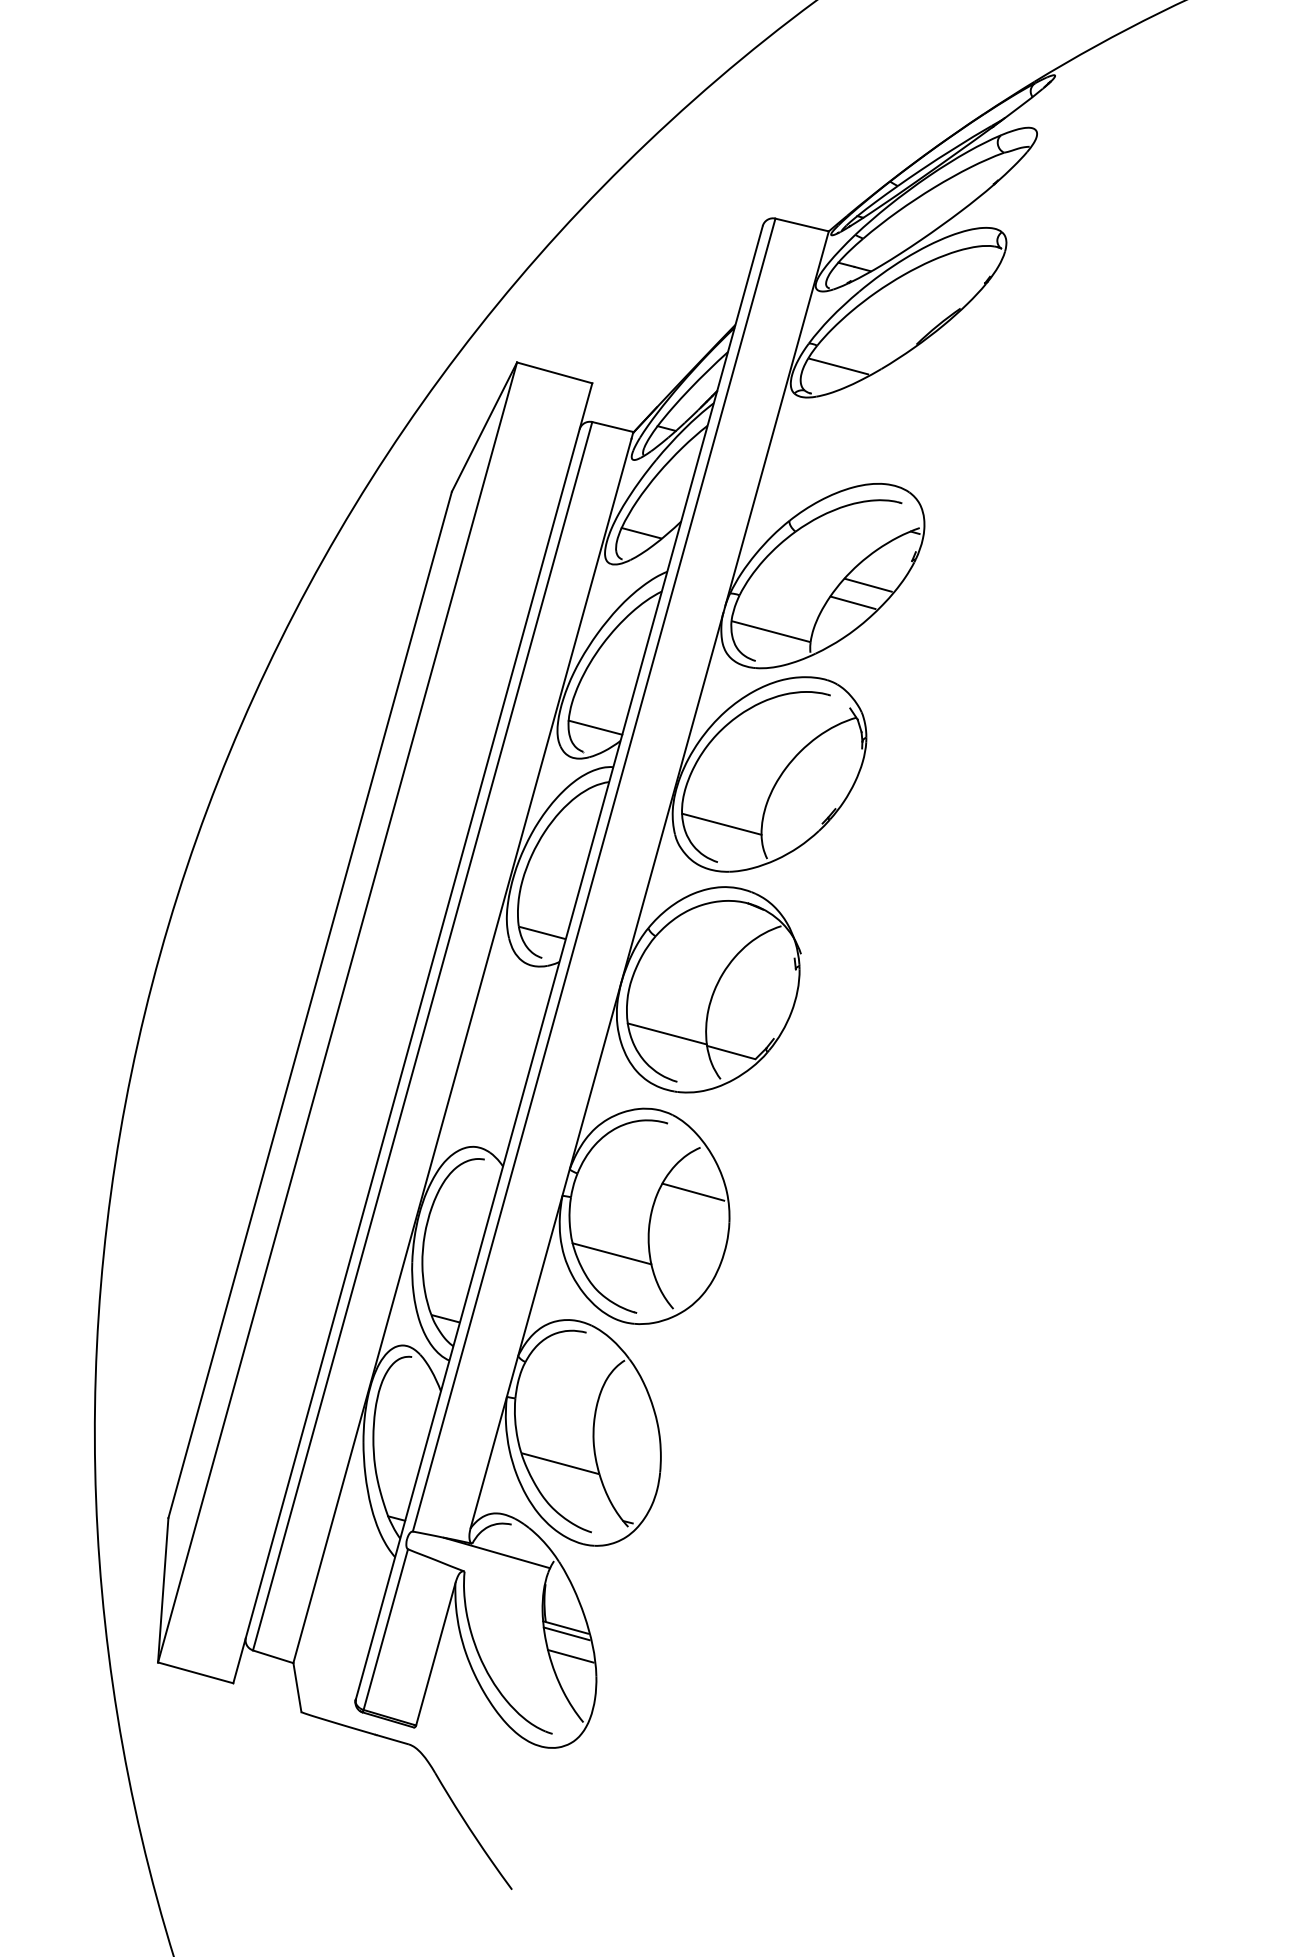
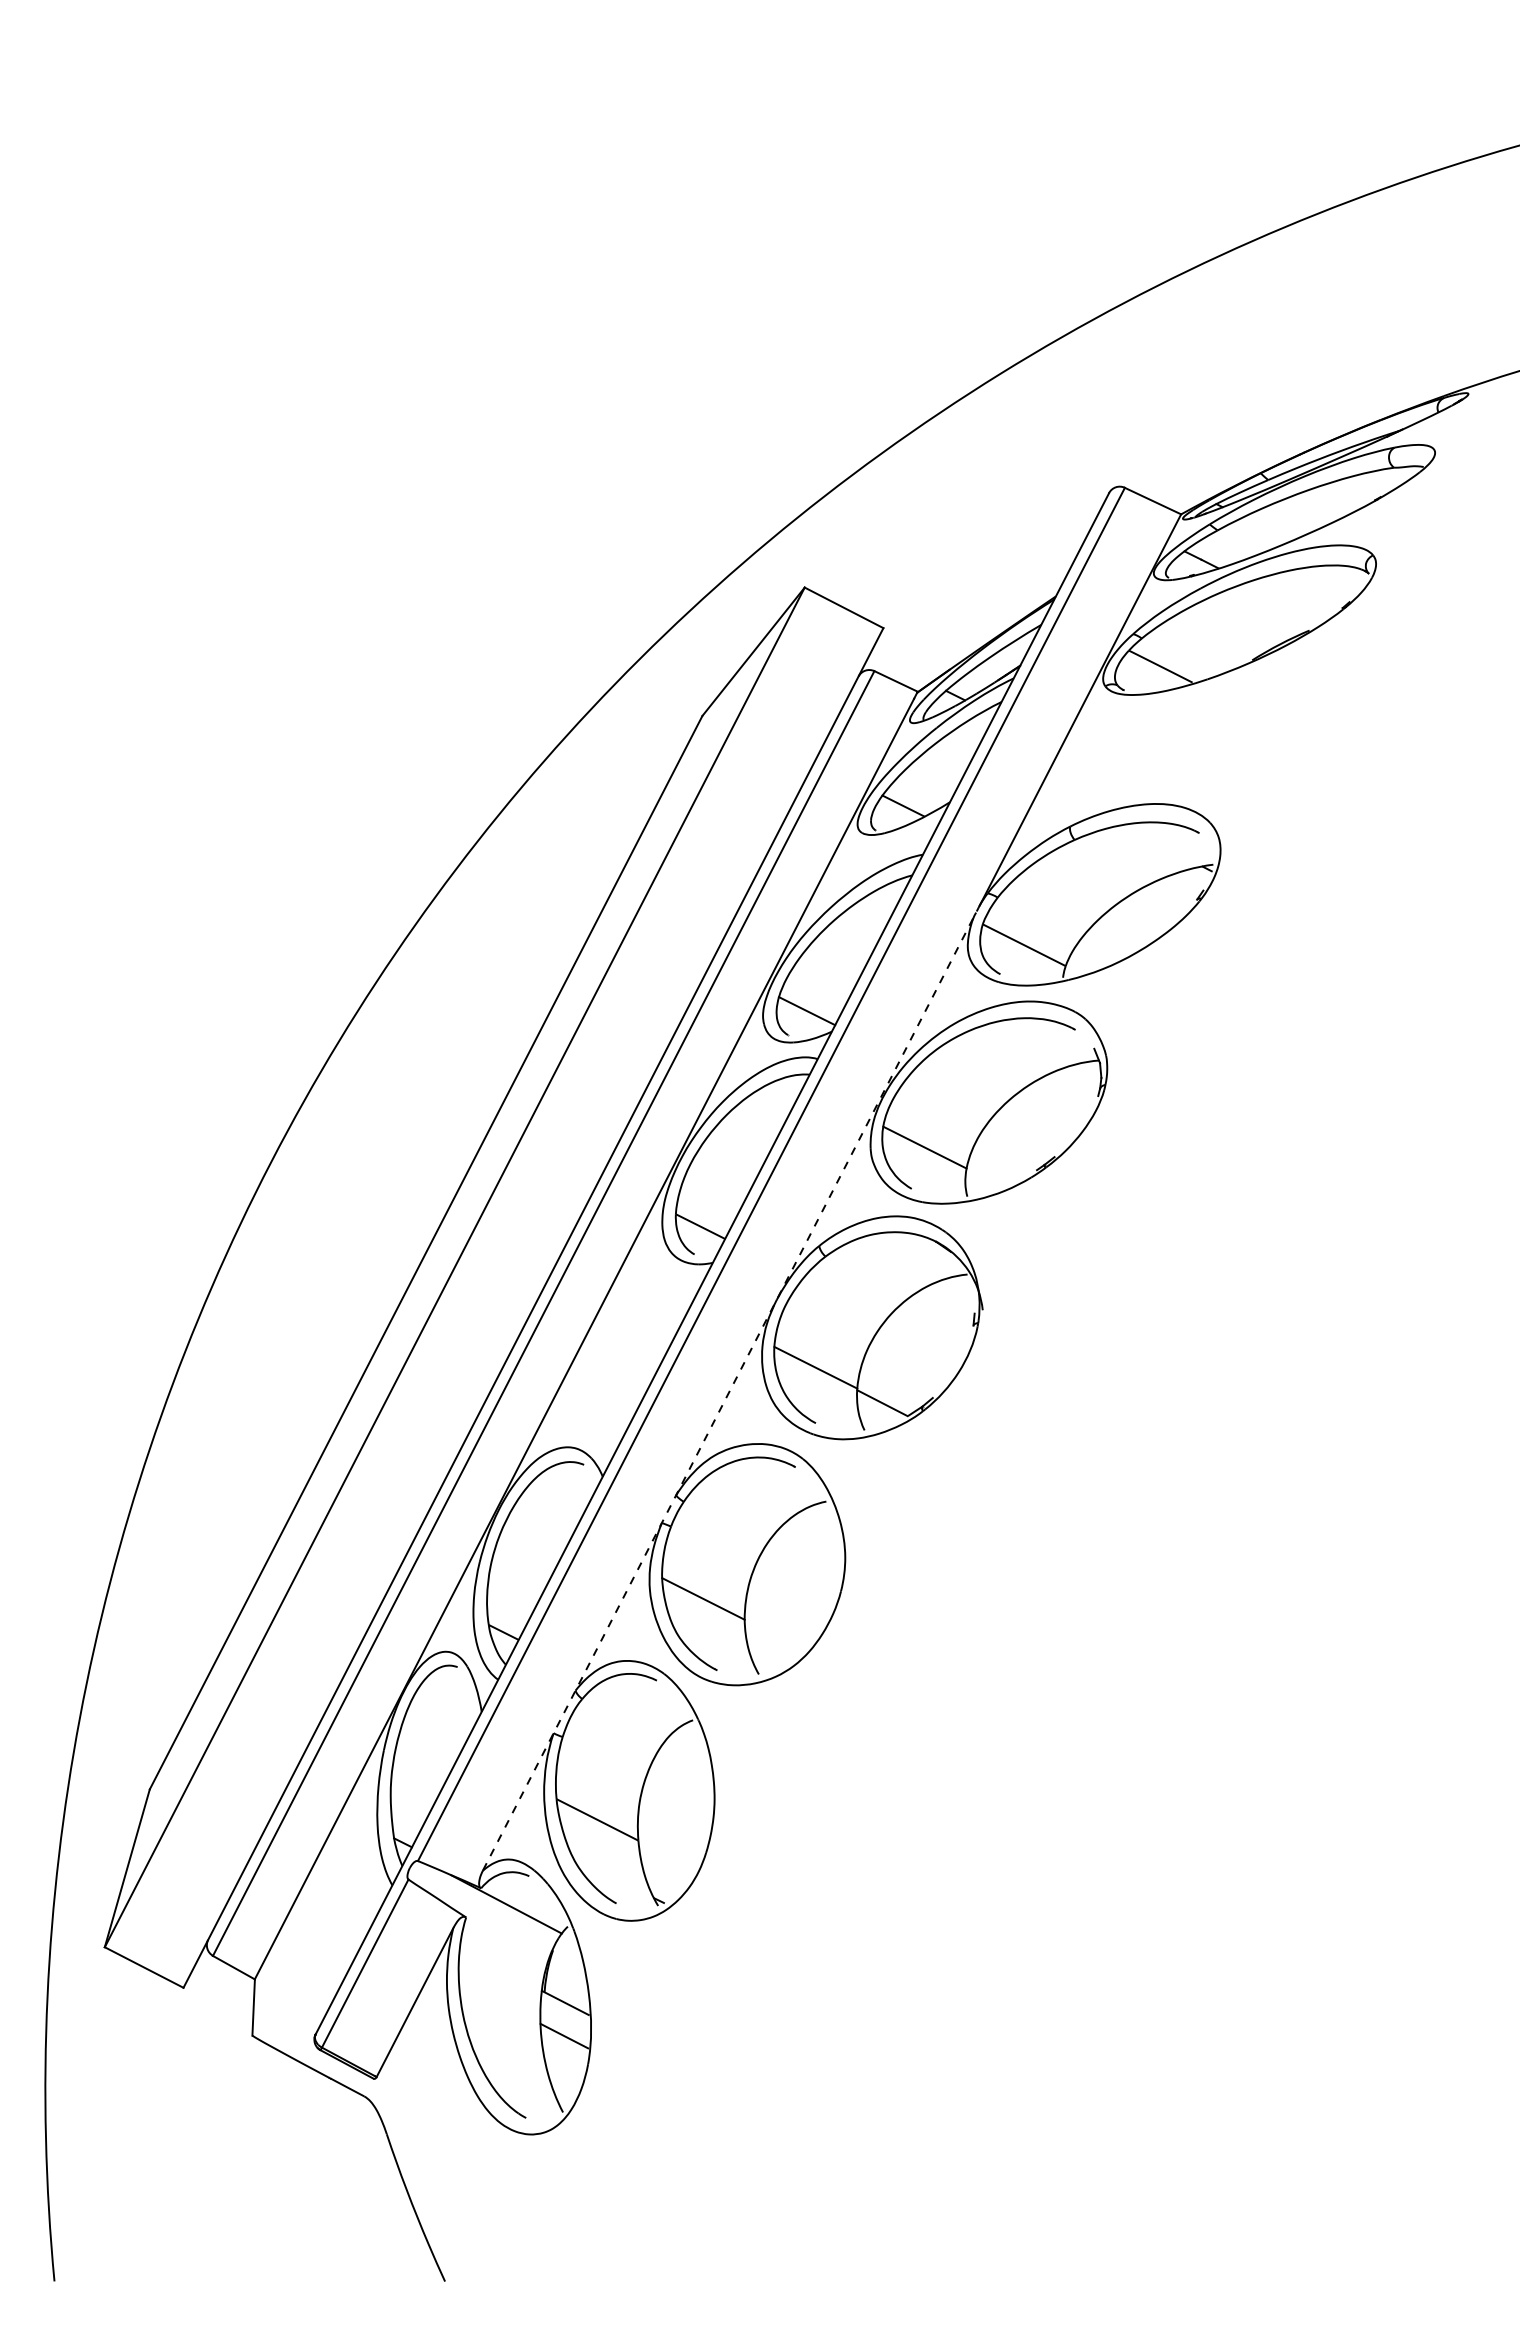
line: (867, 584) -> (1142, 915), removed
line: (852, 603) -> (1121, 932), removed
line: (597, 1067) -> (730, 1388), solid -> dashed
line: (692, 1191) -> (807, 1548), removed
line: (566, 1633) -> (565, 2009), removed

